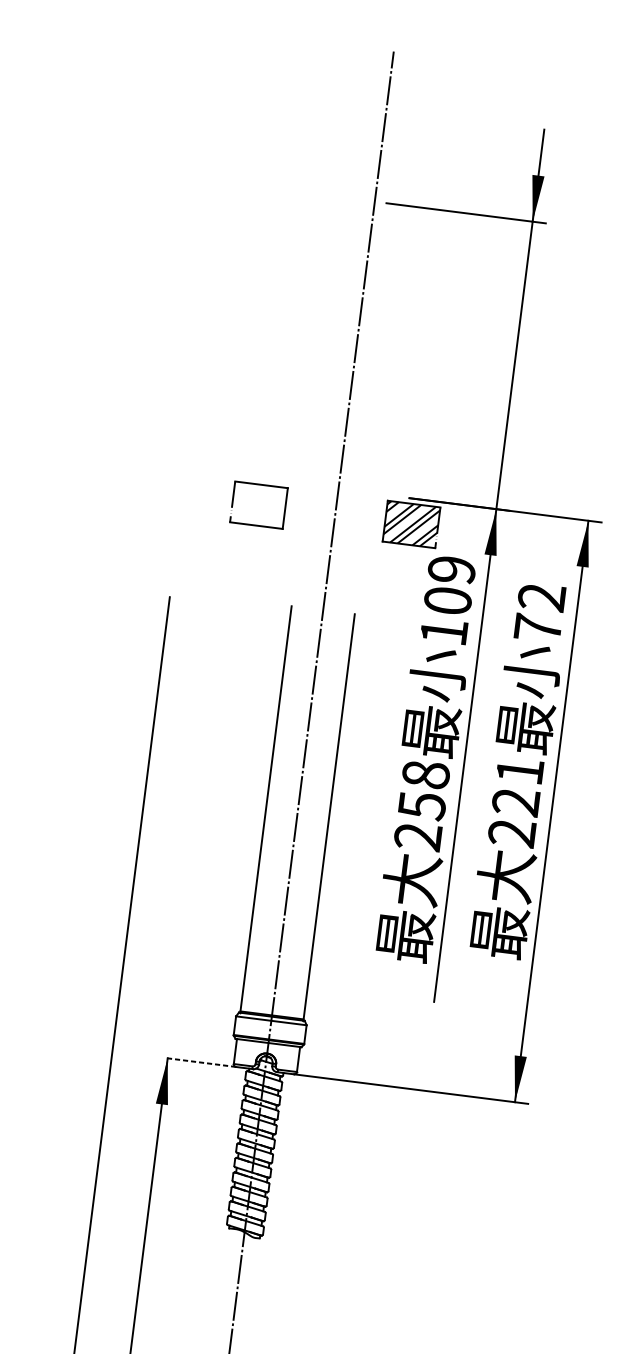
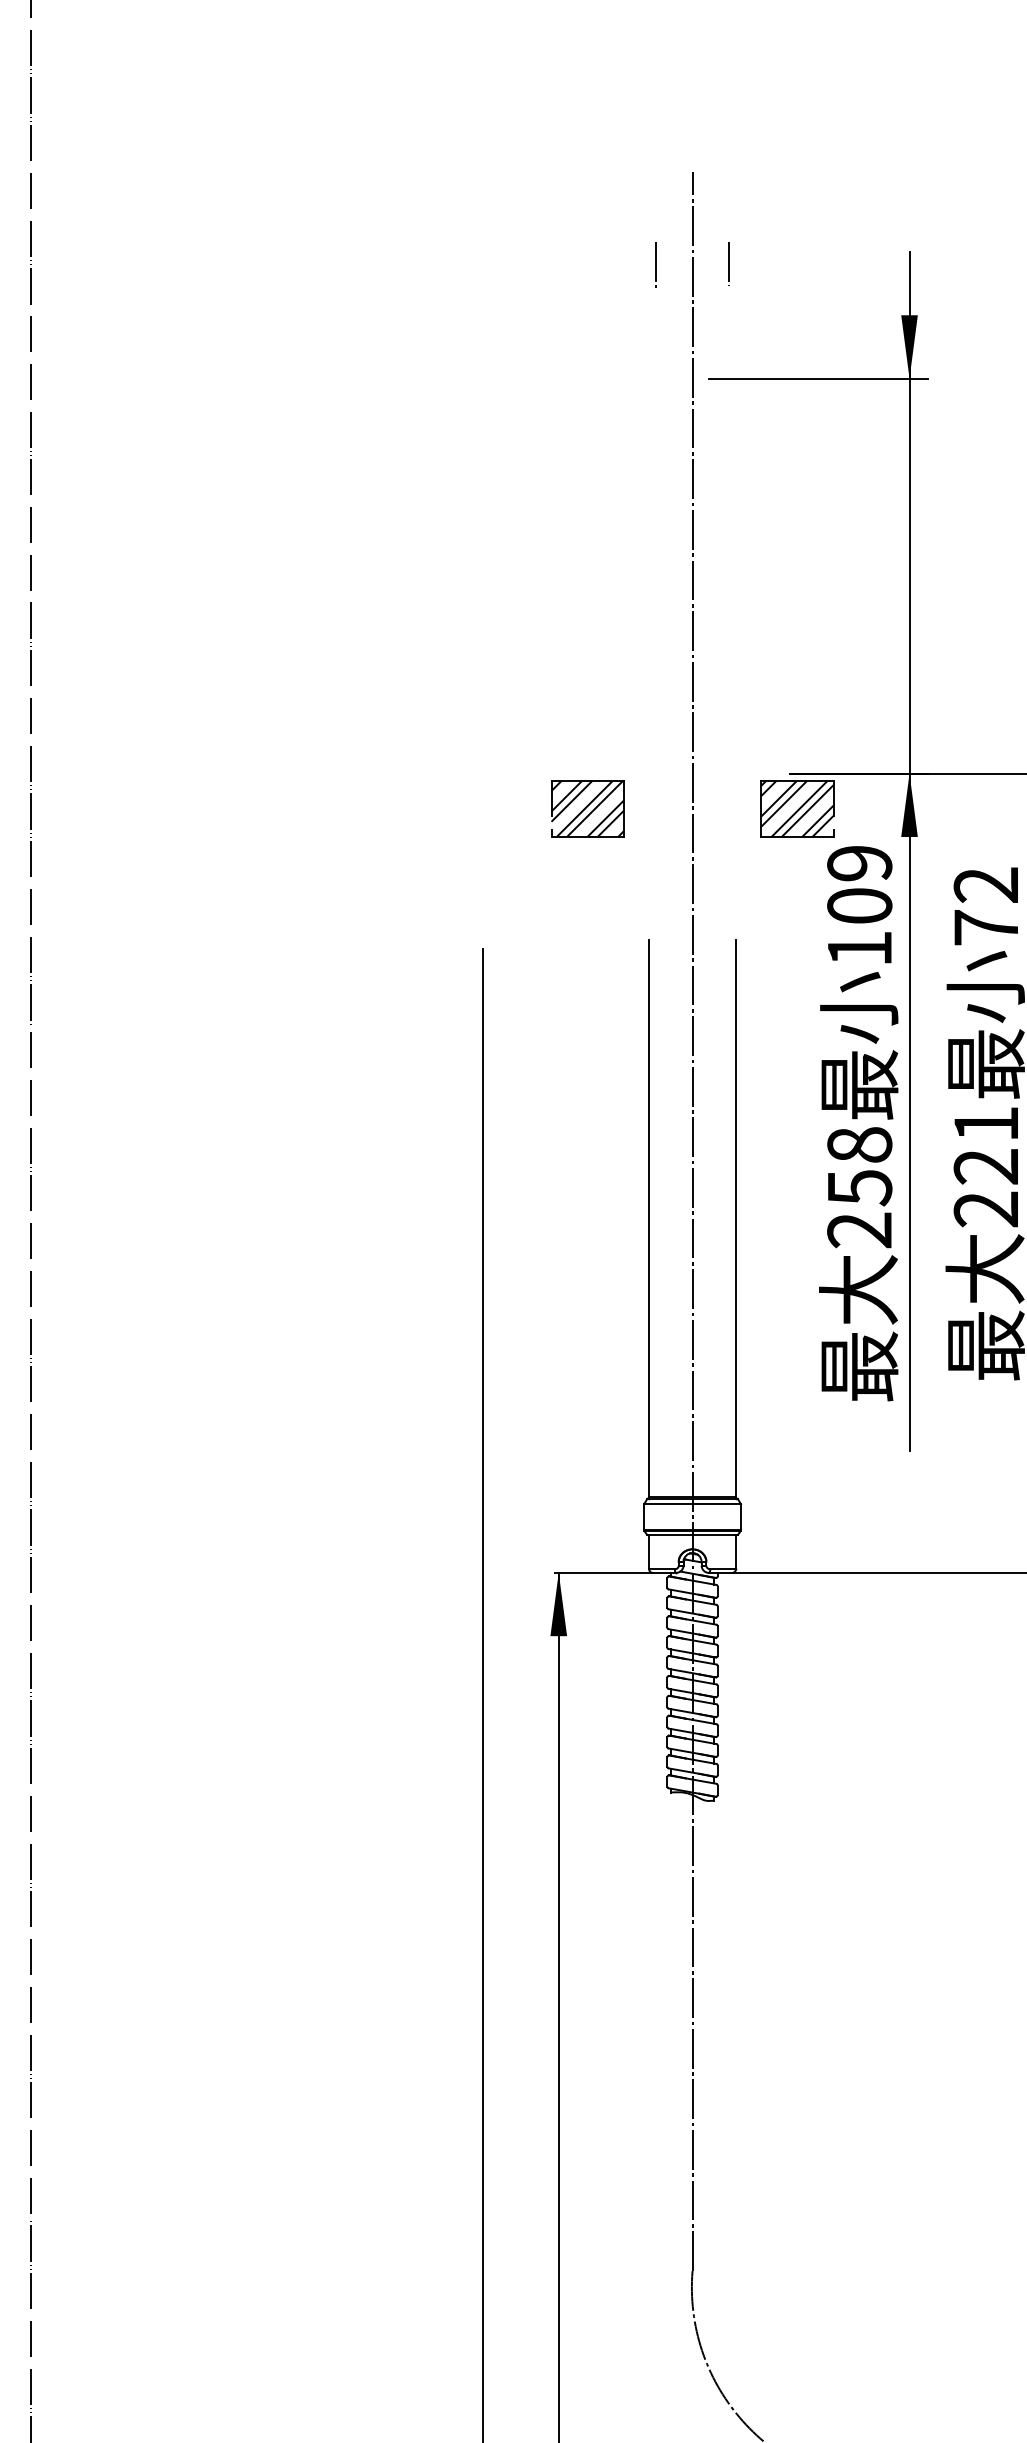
line: (358, 116) -> (656, 265), added
line: (411, 121) -> (728, 263), added
hatch: (258, 504) -> (587, 808), added
line: (200, 1062) -> (603, 1572), dashed -> solid

